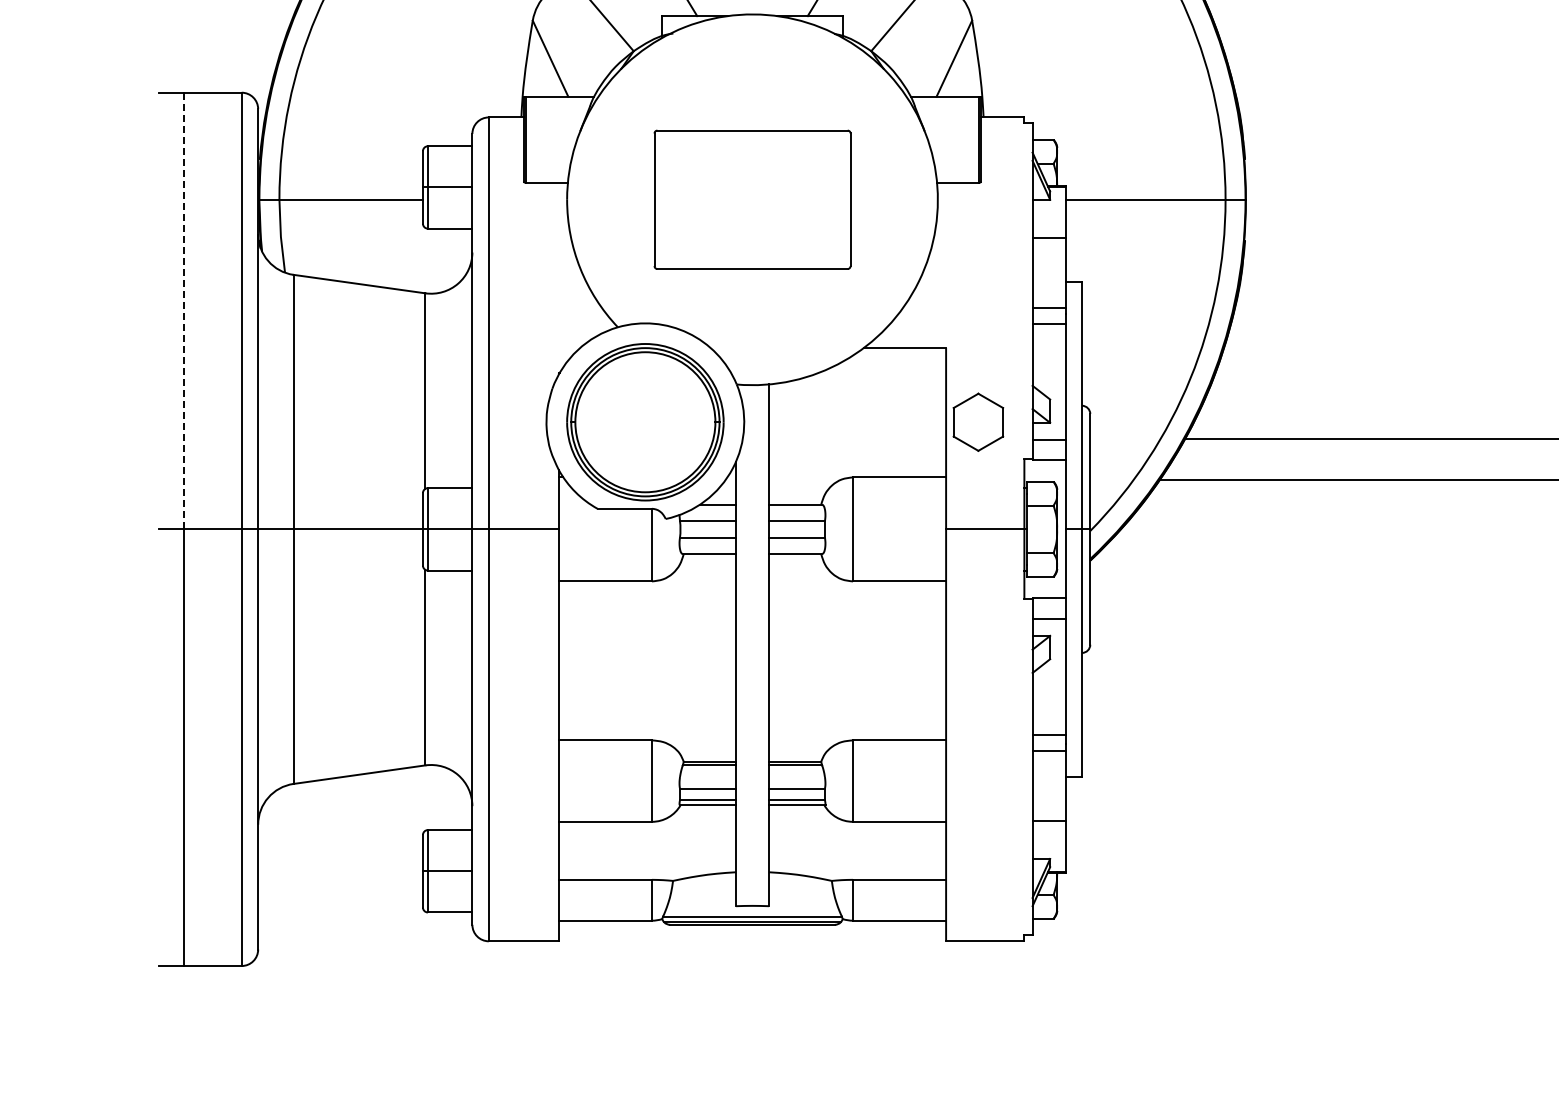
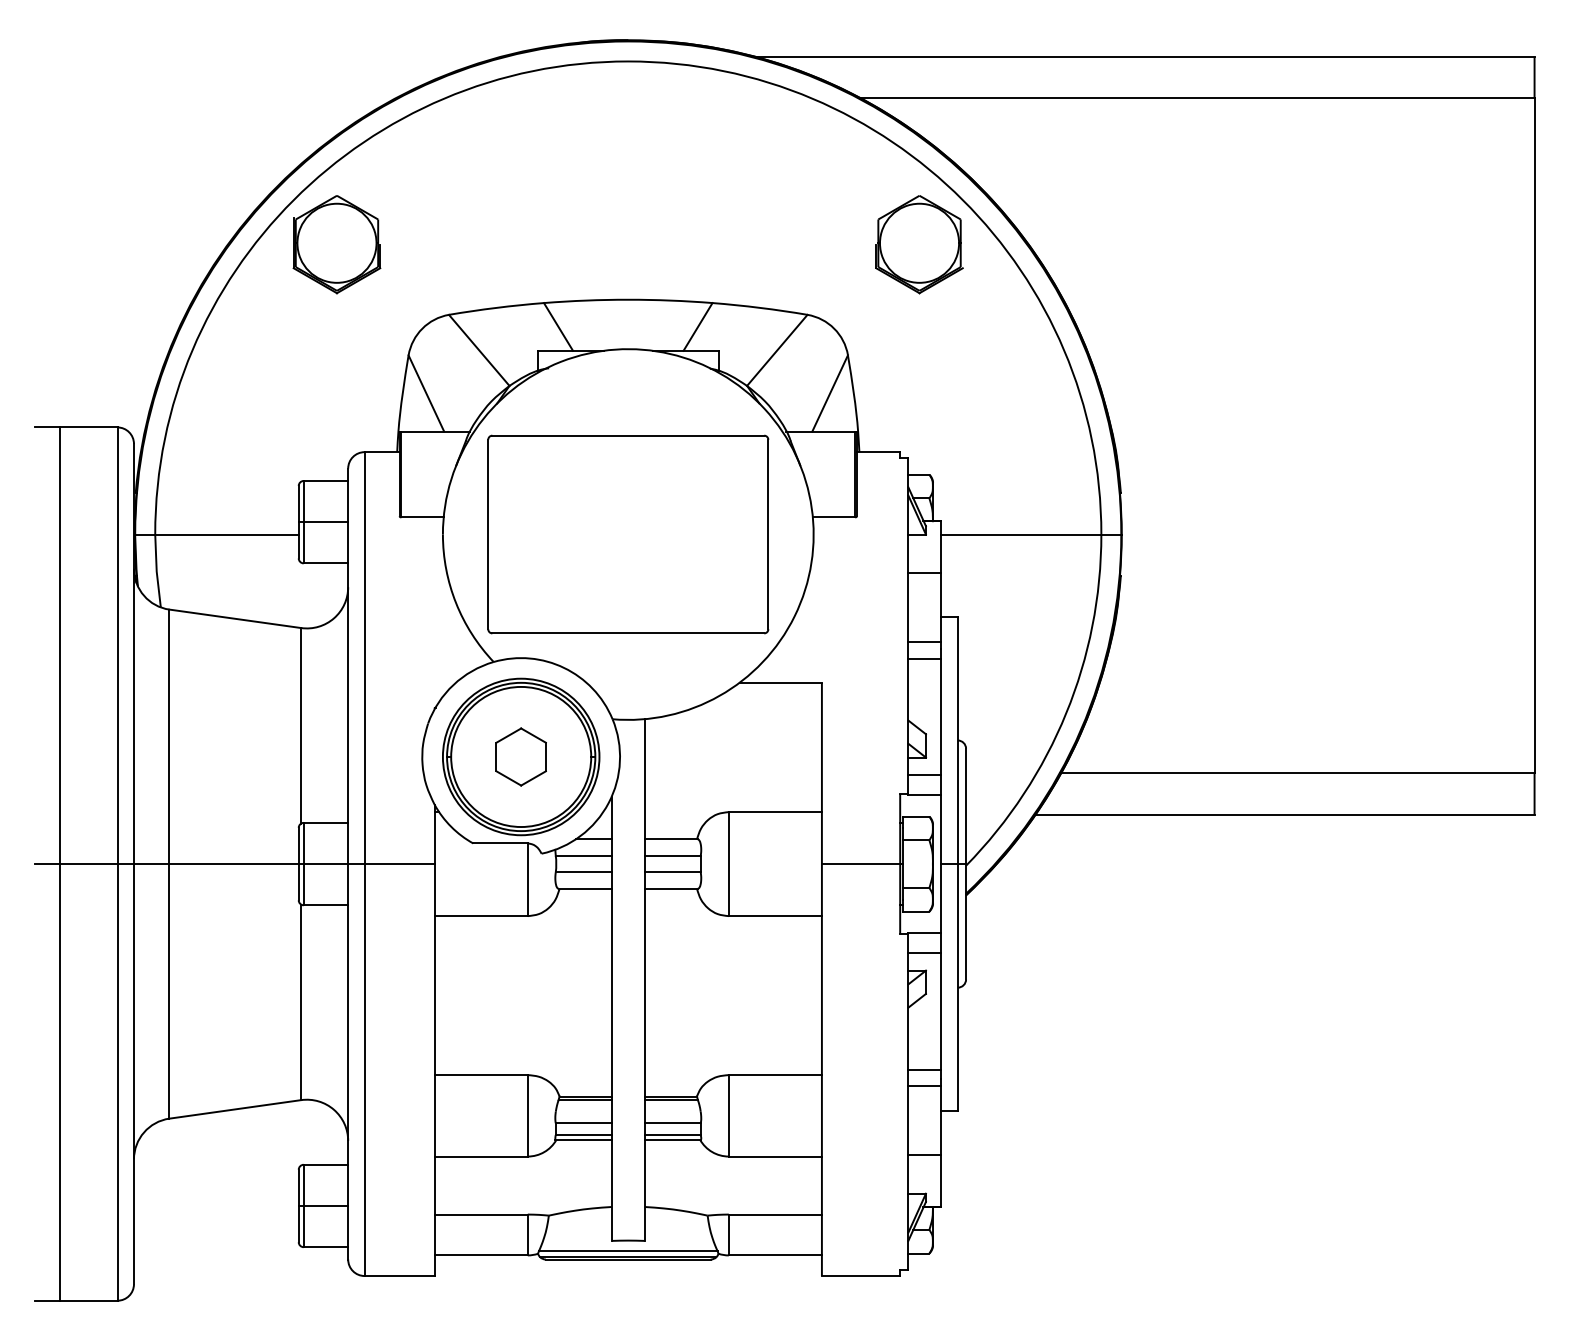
part: (752, 199) -> (628, 534), size x1.43
line: (183, 311) -> (59, 646), dashed -> solid
part: (977, 421) -> (520, 756), moved

